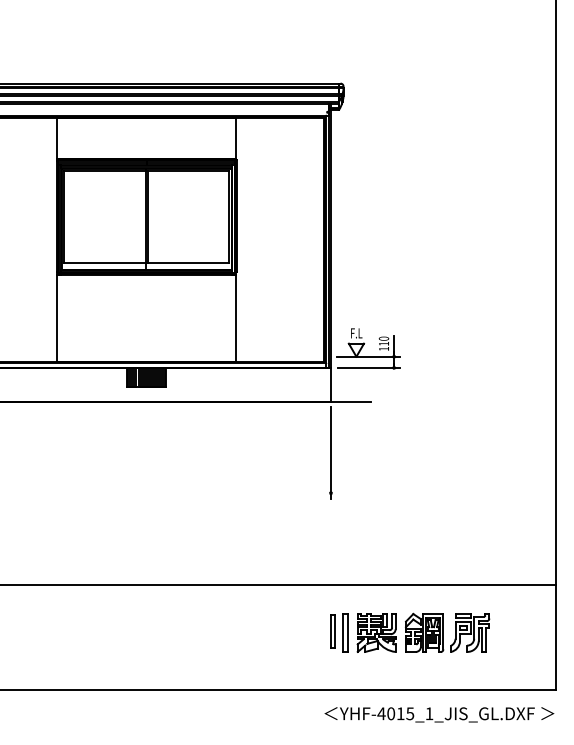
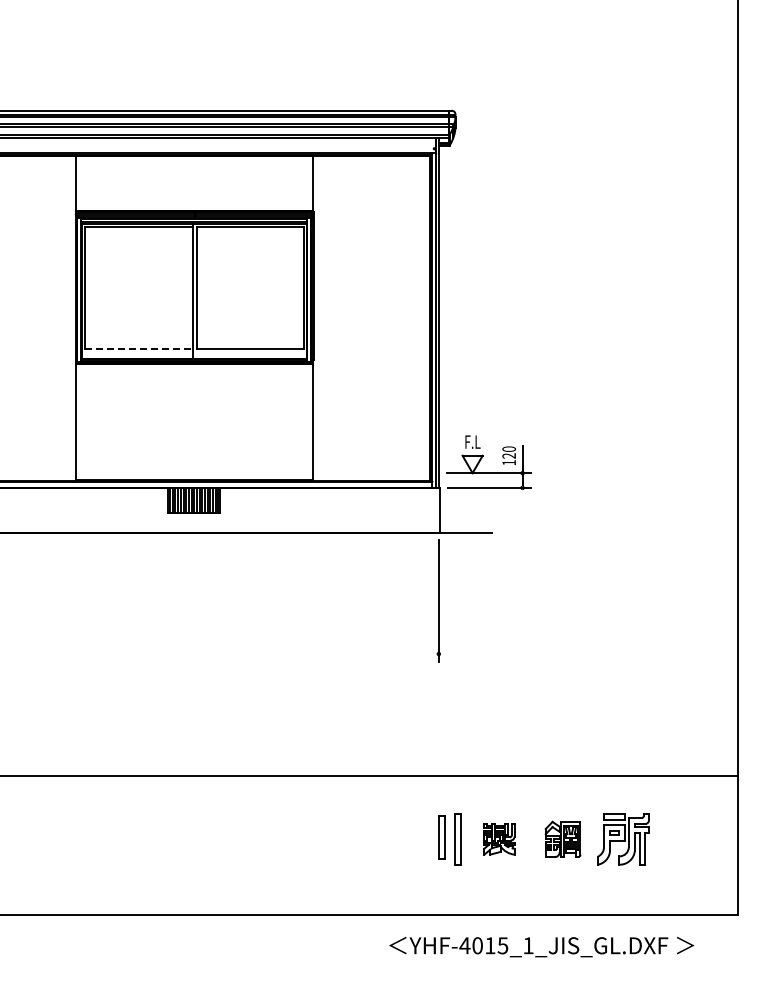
line: (105, 263) -> (139, 349), solid -> dashed
text: (383, 343) -> (508, 455), 110 -> 120
part: (376, 632) -> (499, 839), size x0.6
part: (424, 632) -> (562, 839), size x0.7
text: (439, 715) -> (541, 947), moved

